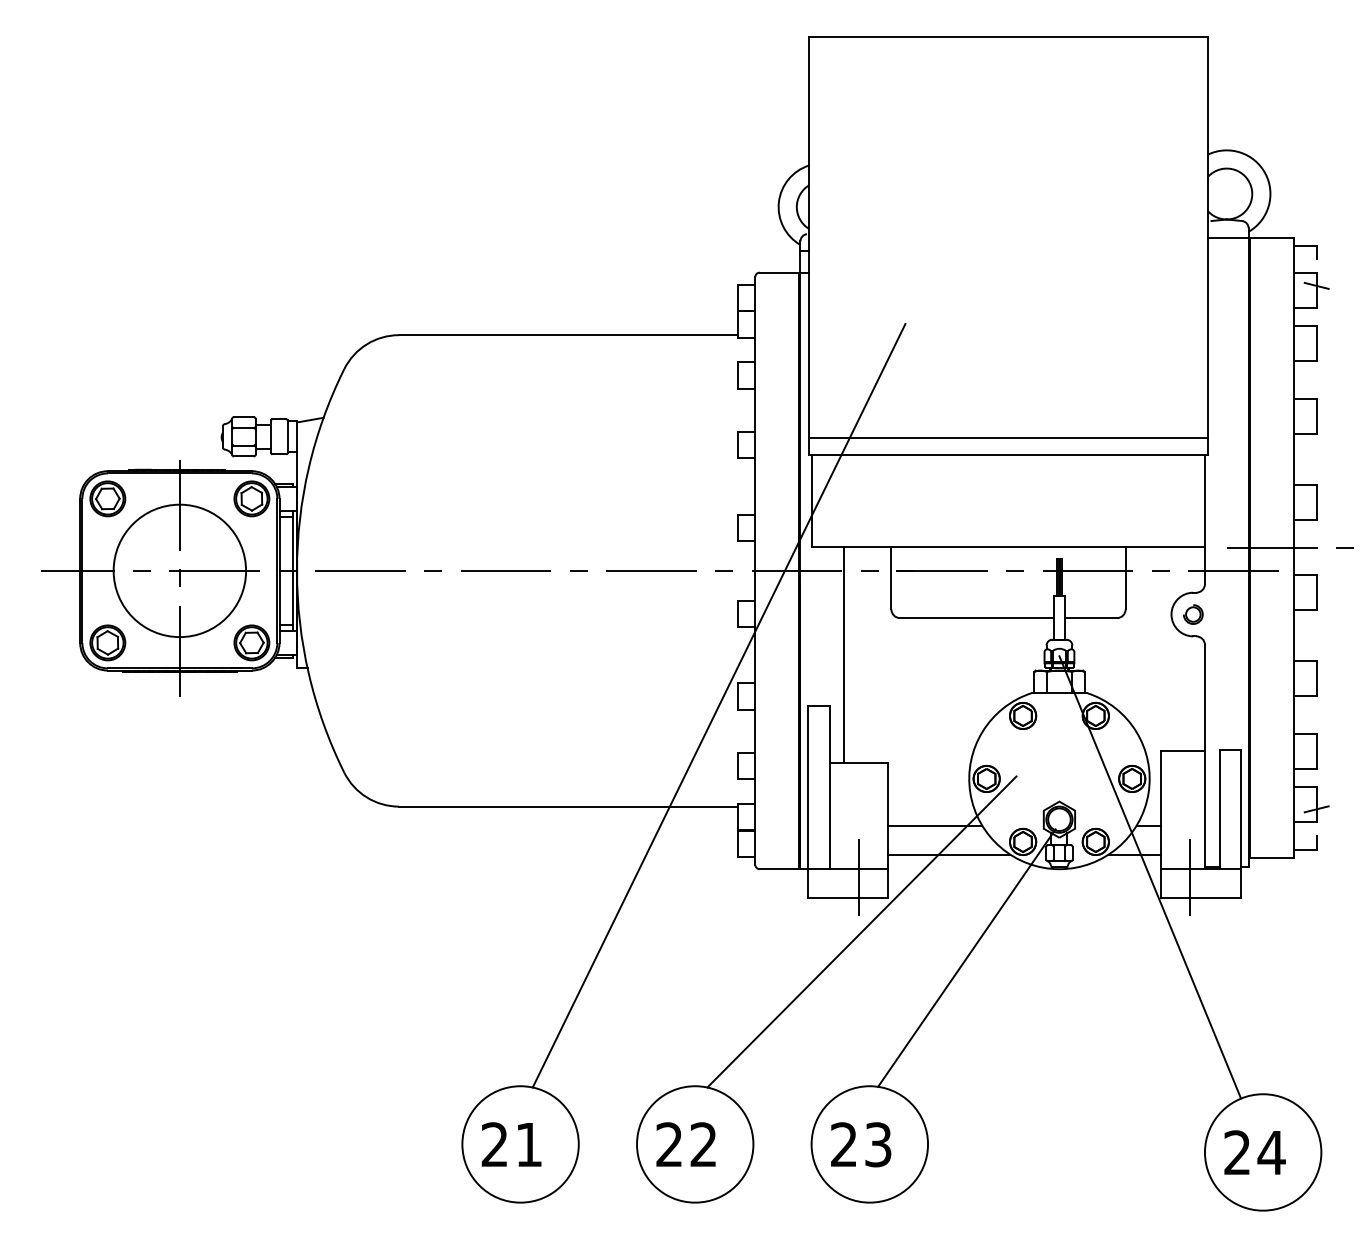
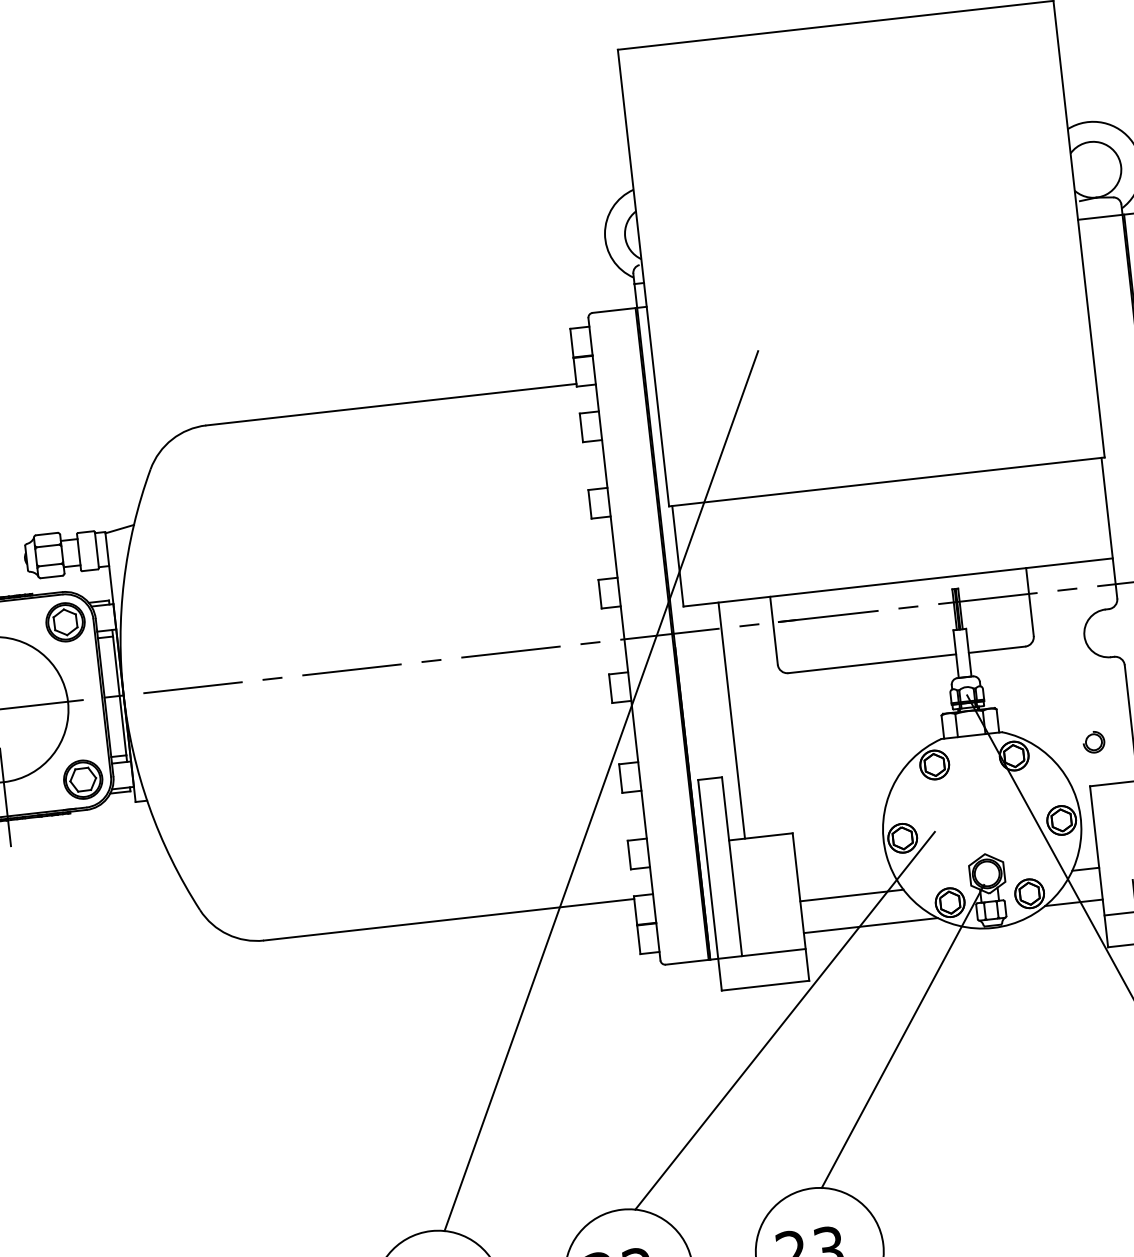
line: (1008, 438) -> (884, 463), removed
part: (1193, 614) -> (1094, 742), moved
line: (858, 877) -> (774, 961), removed

